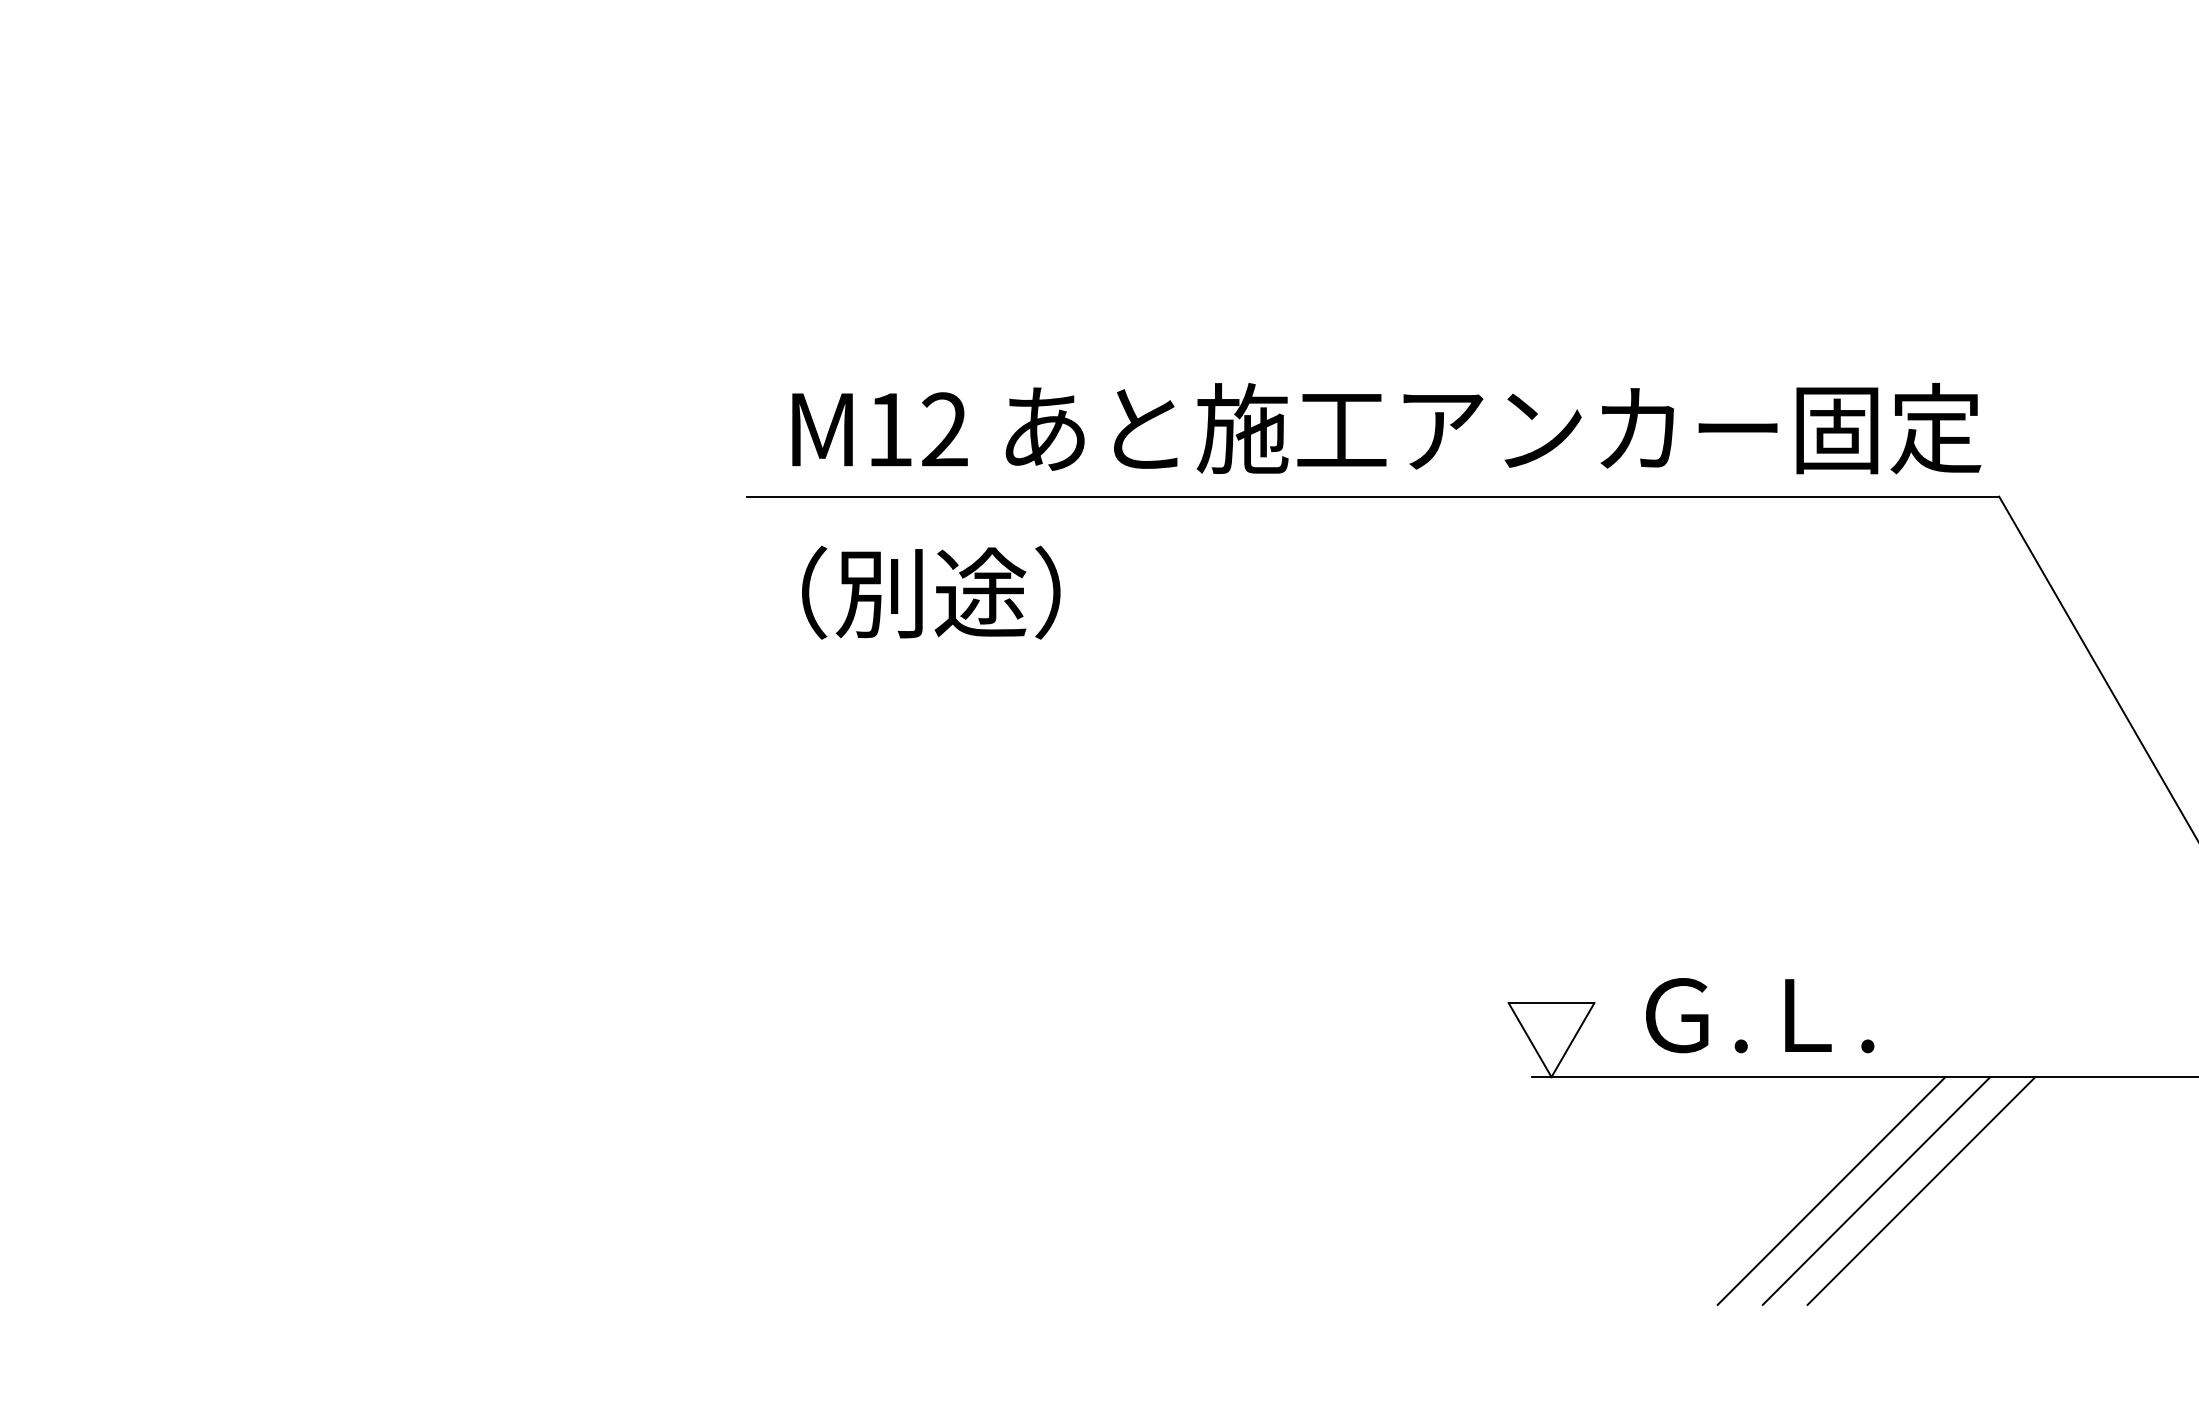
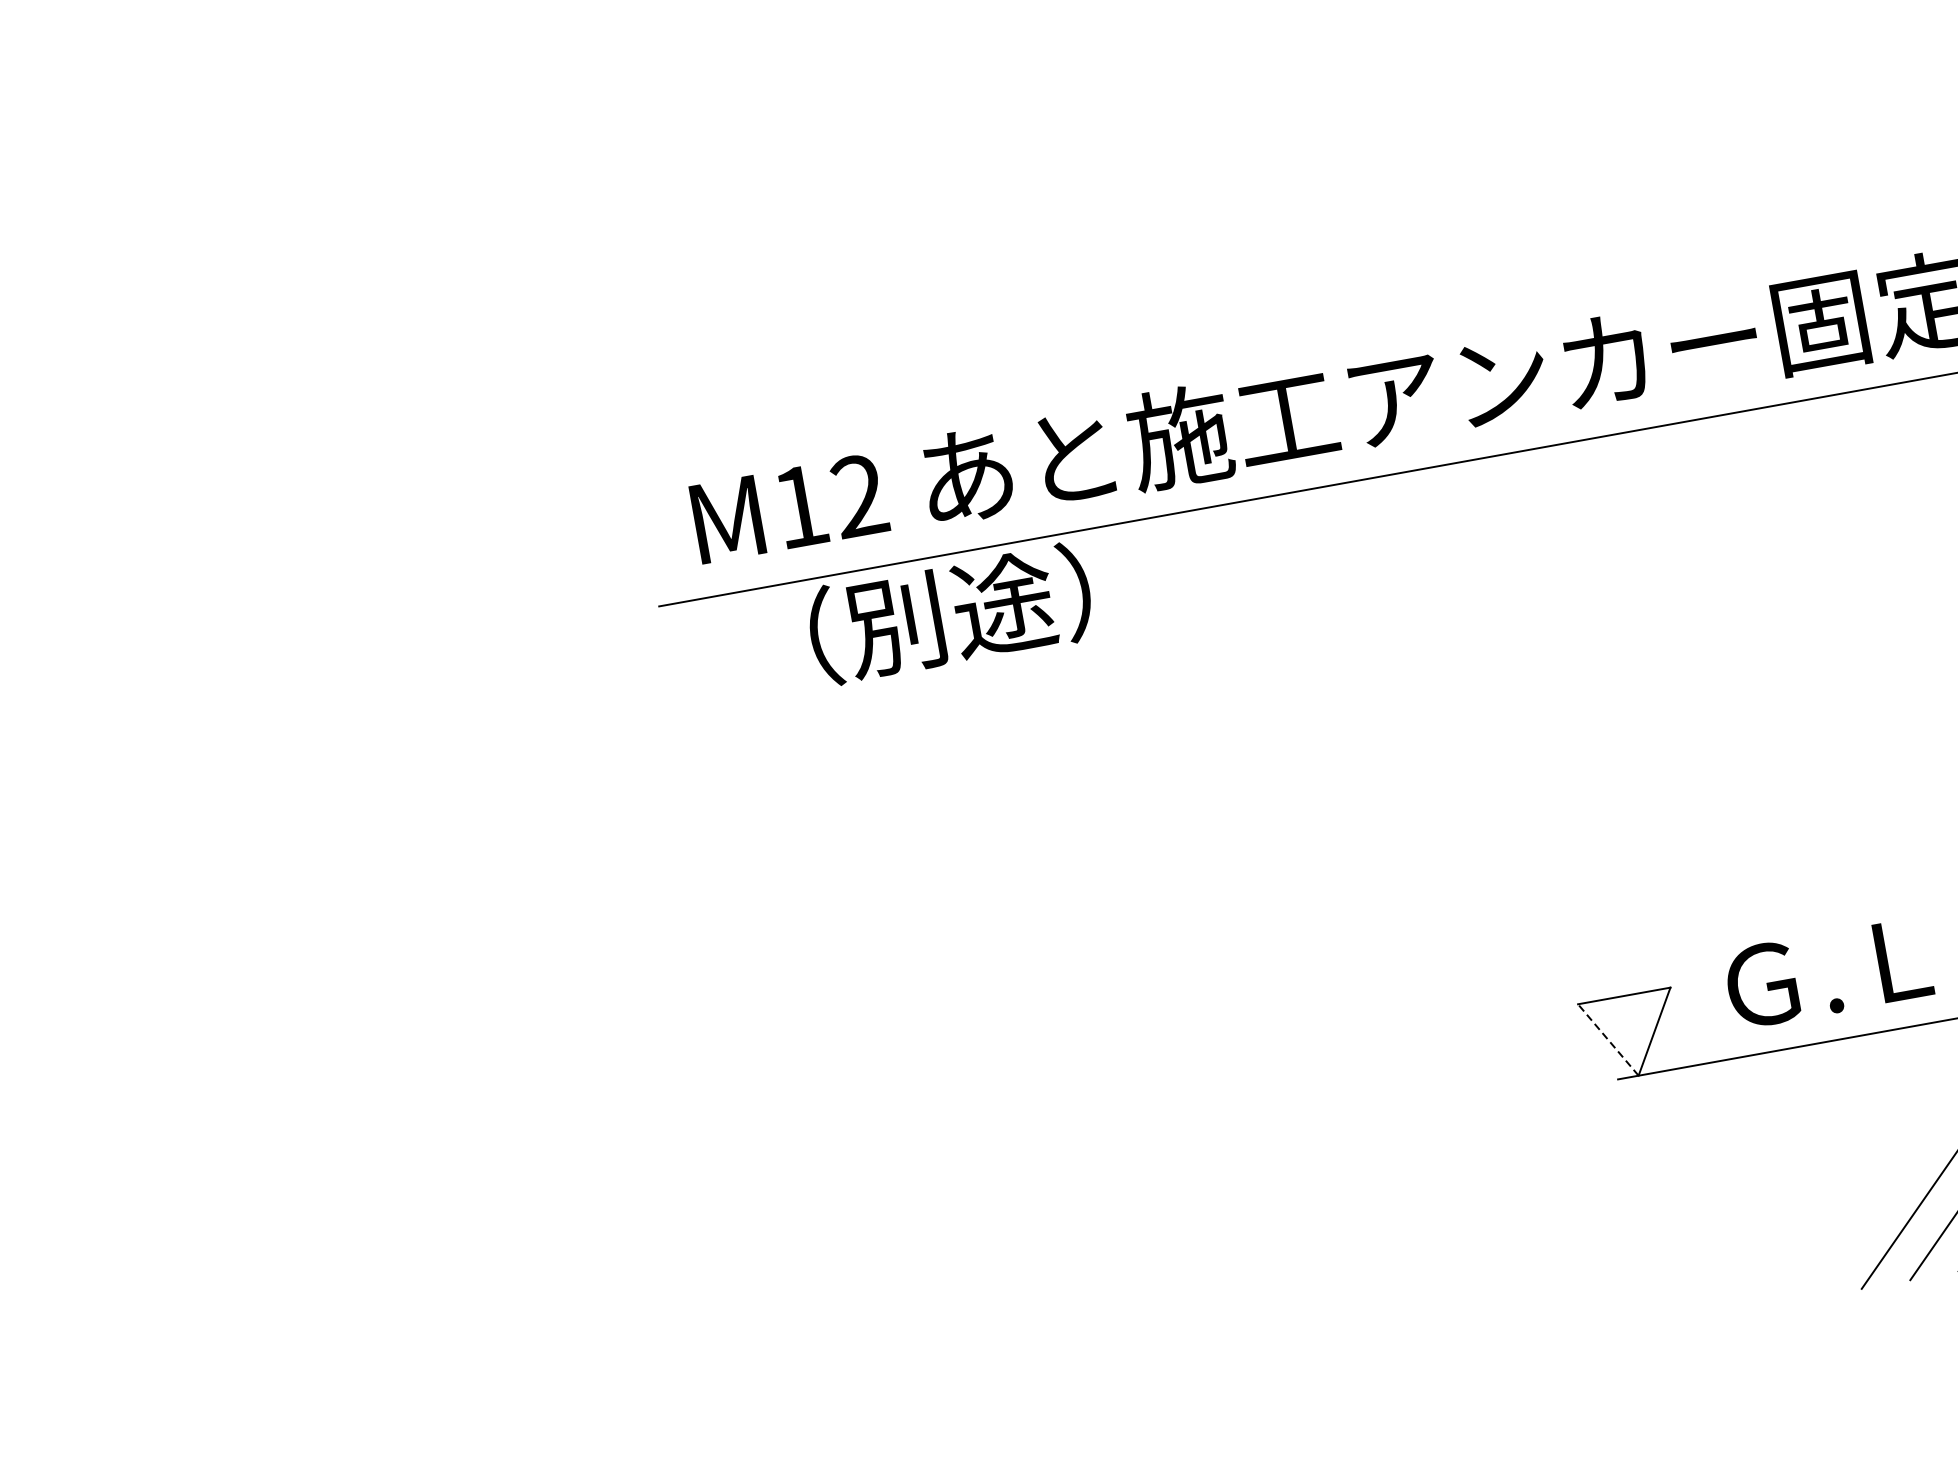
text: (931, 592) -> (950, 613), moved
line: (1530, 1040) -> (1608, 1040), solid -> dashed

